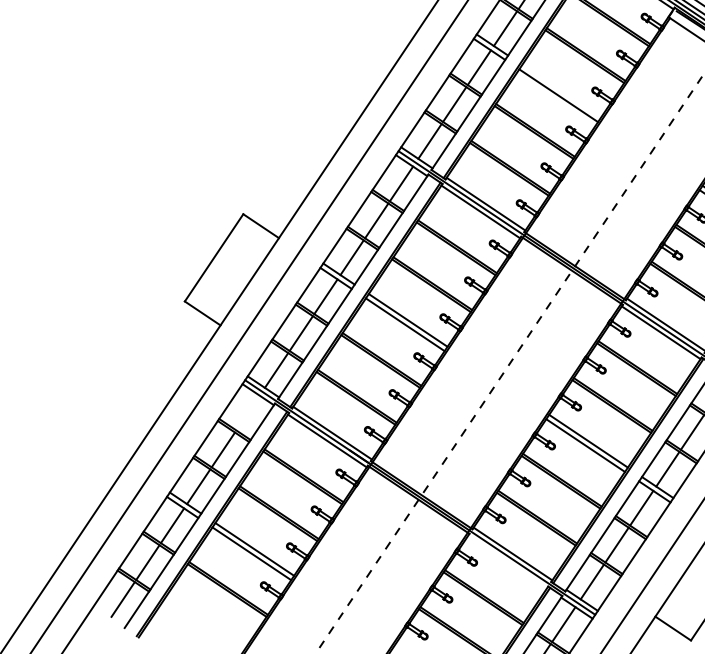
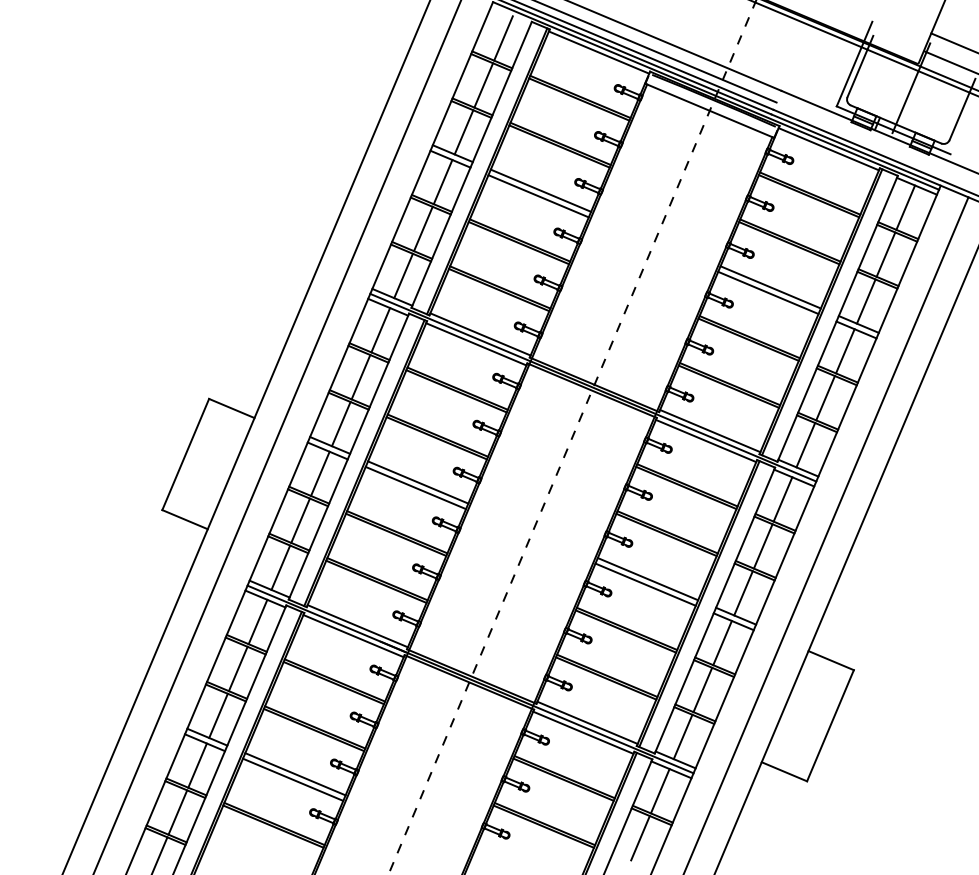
line: (561, 91) -> (540, 190), added
line: (247, 412) -> (257, 621), added
line: (507, 561) -> (583, 732), added

